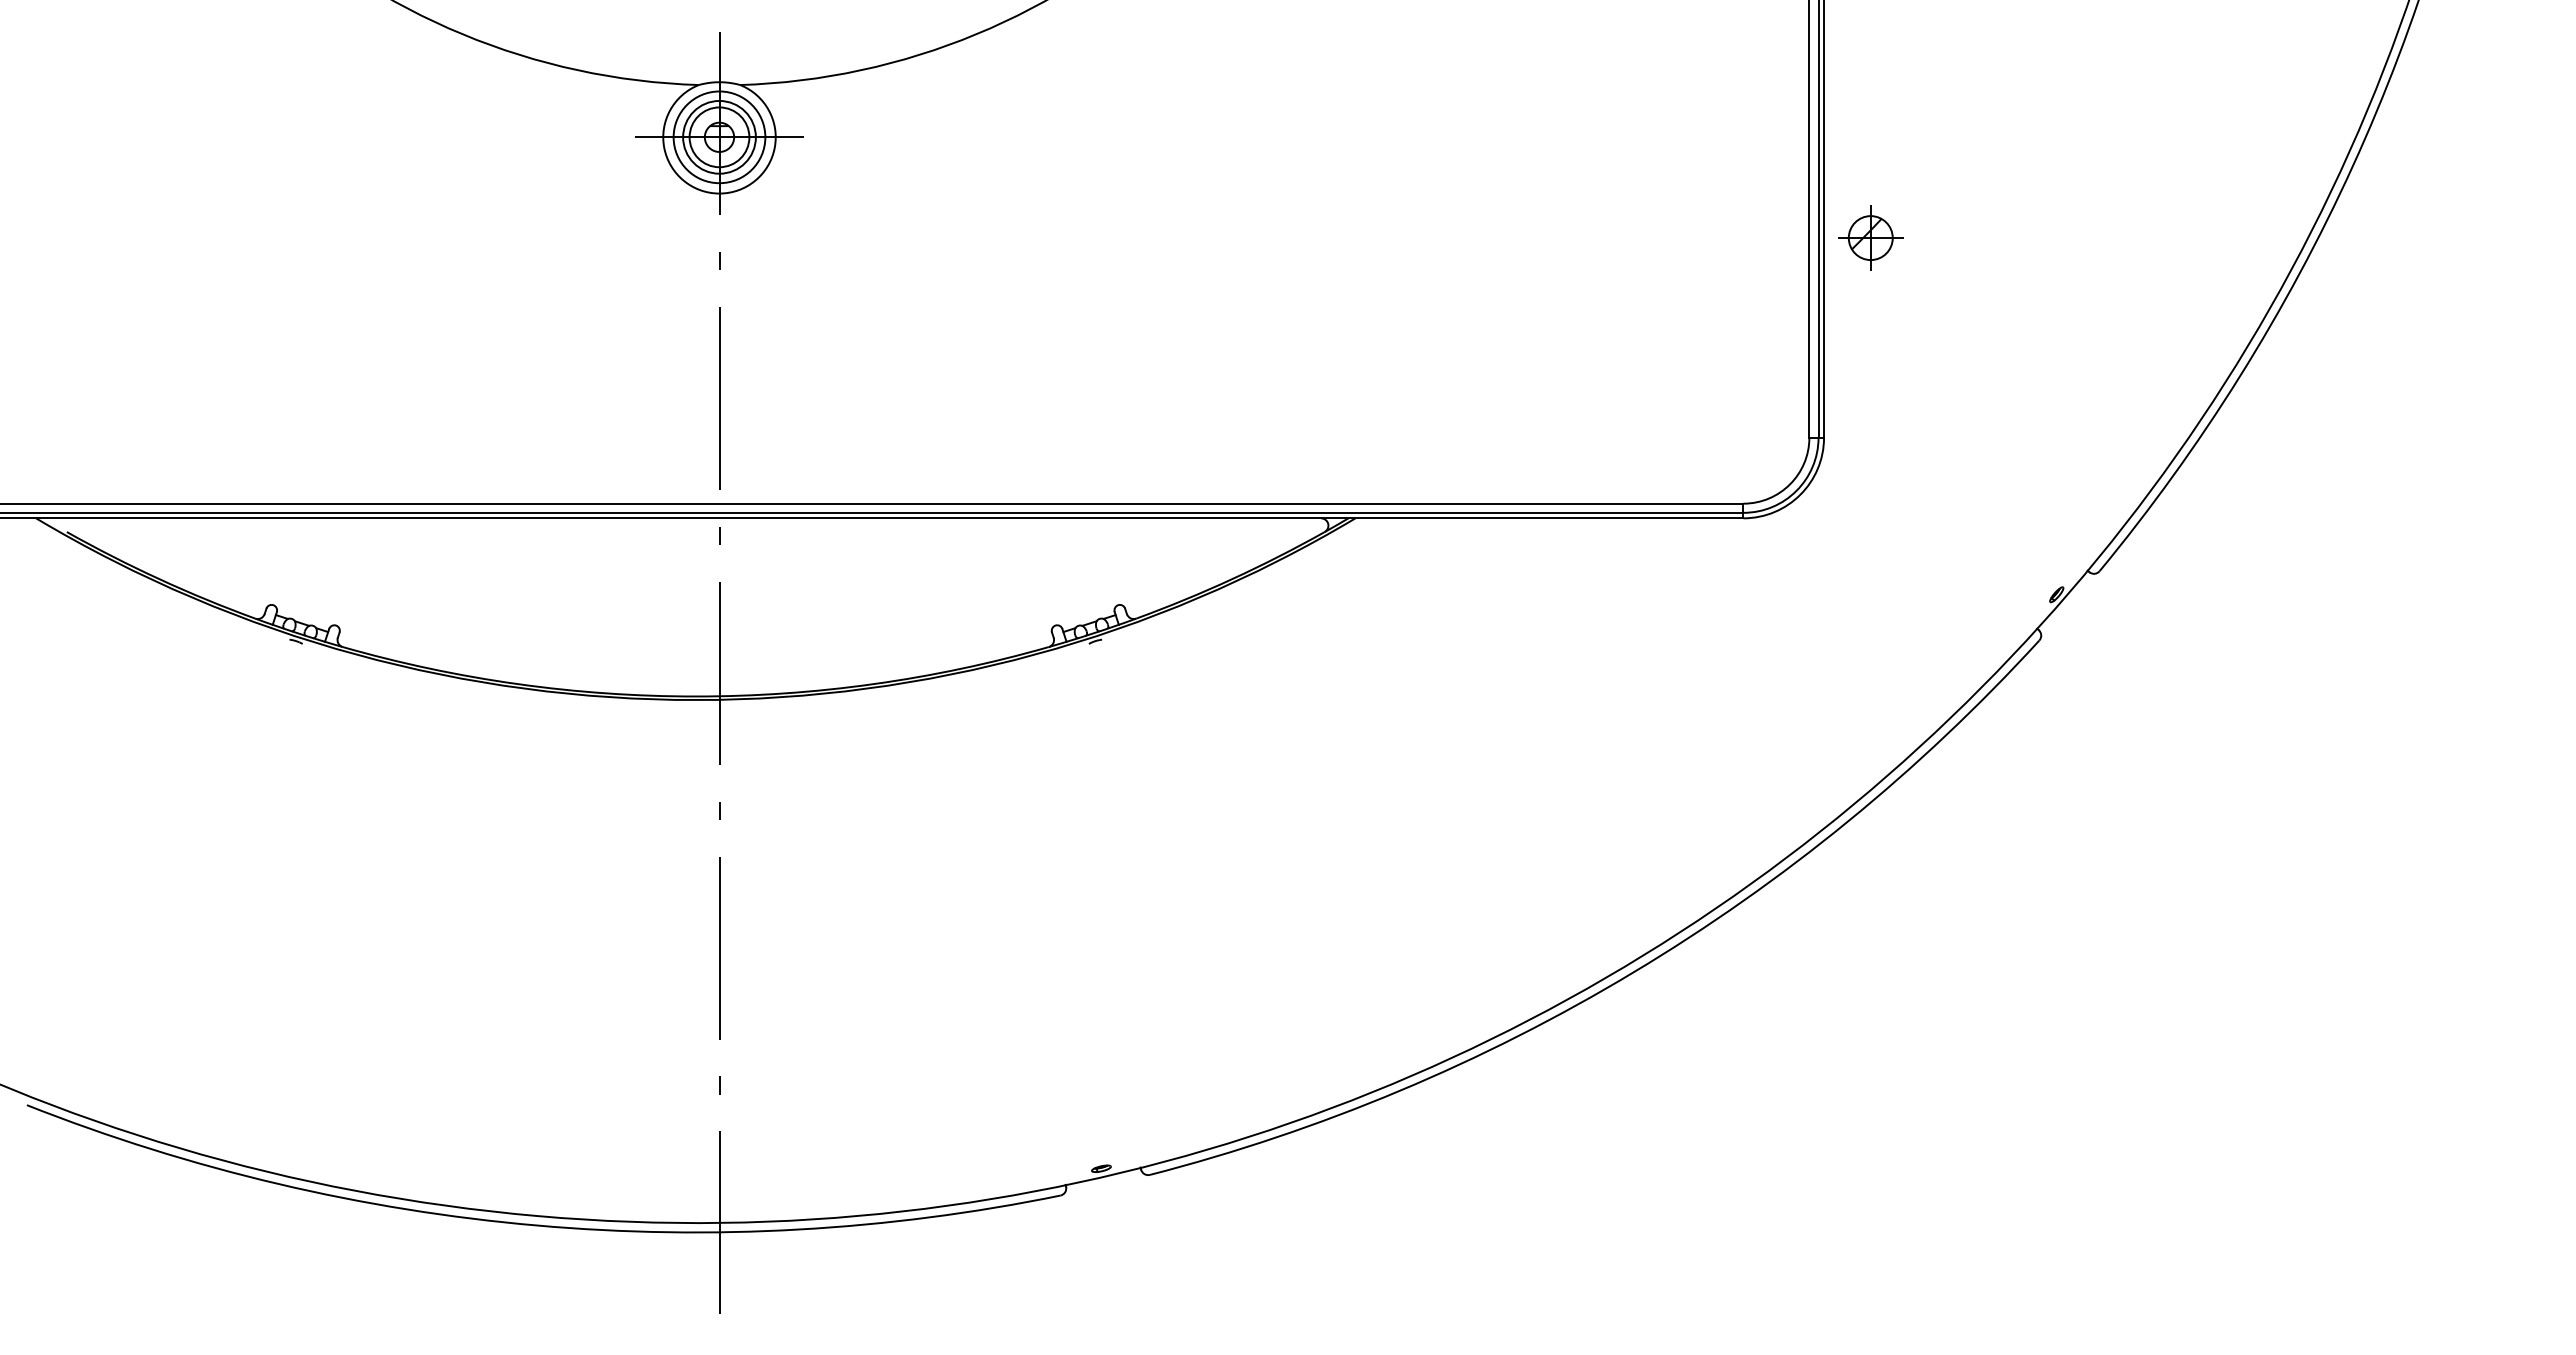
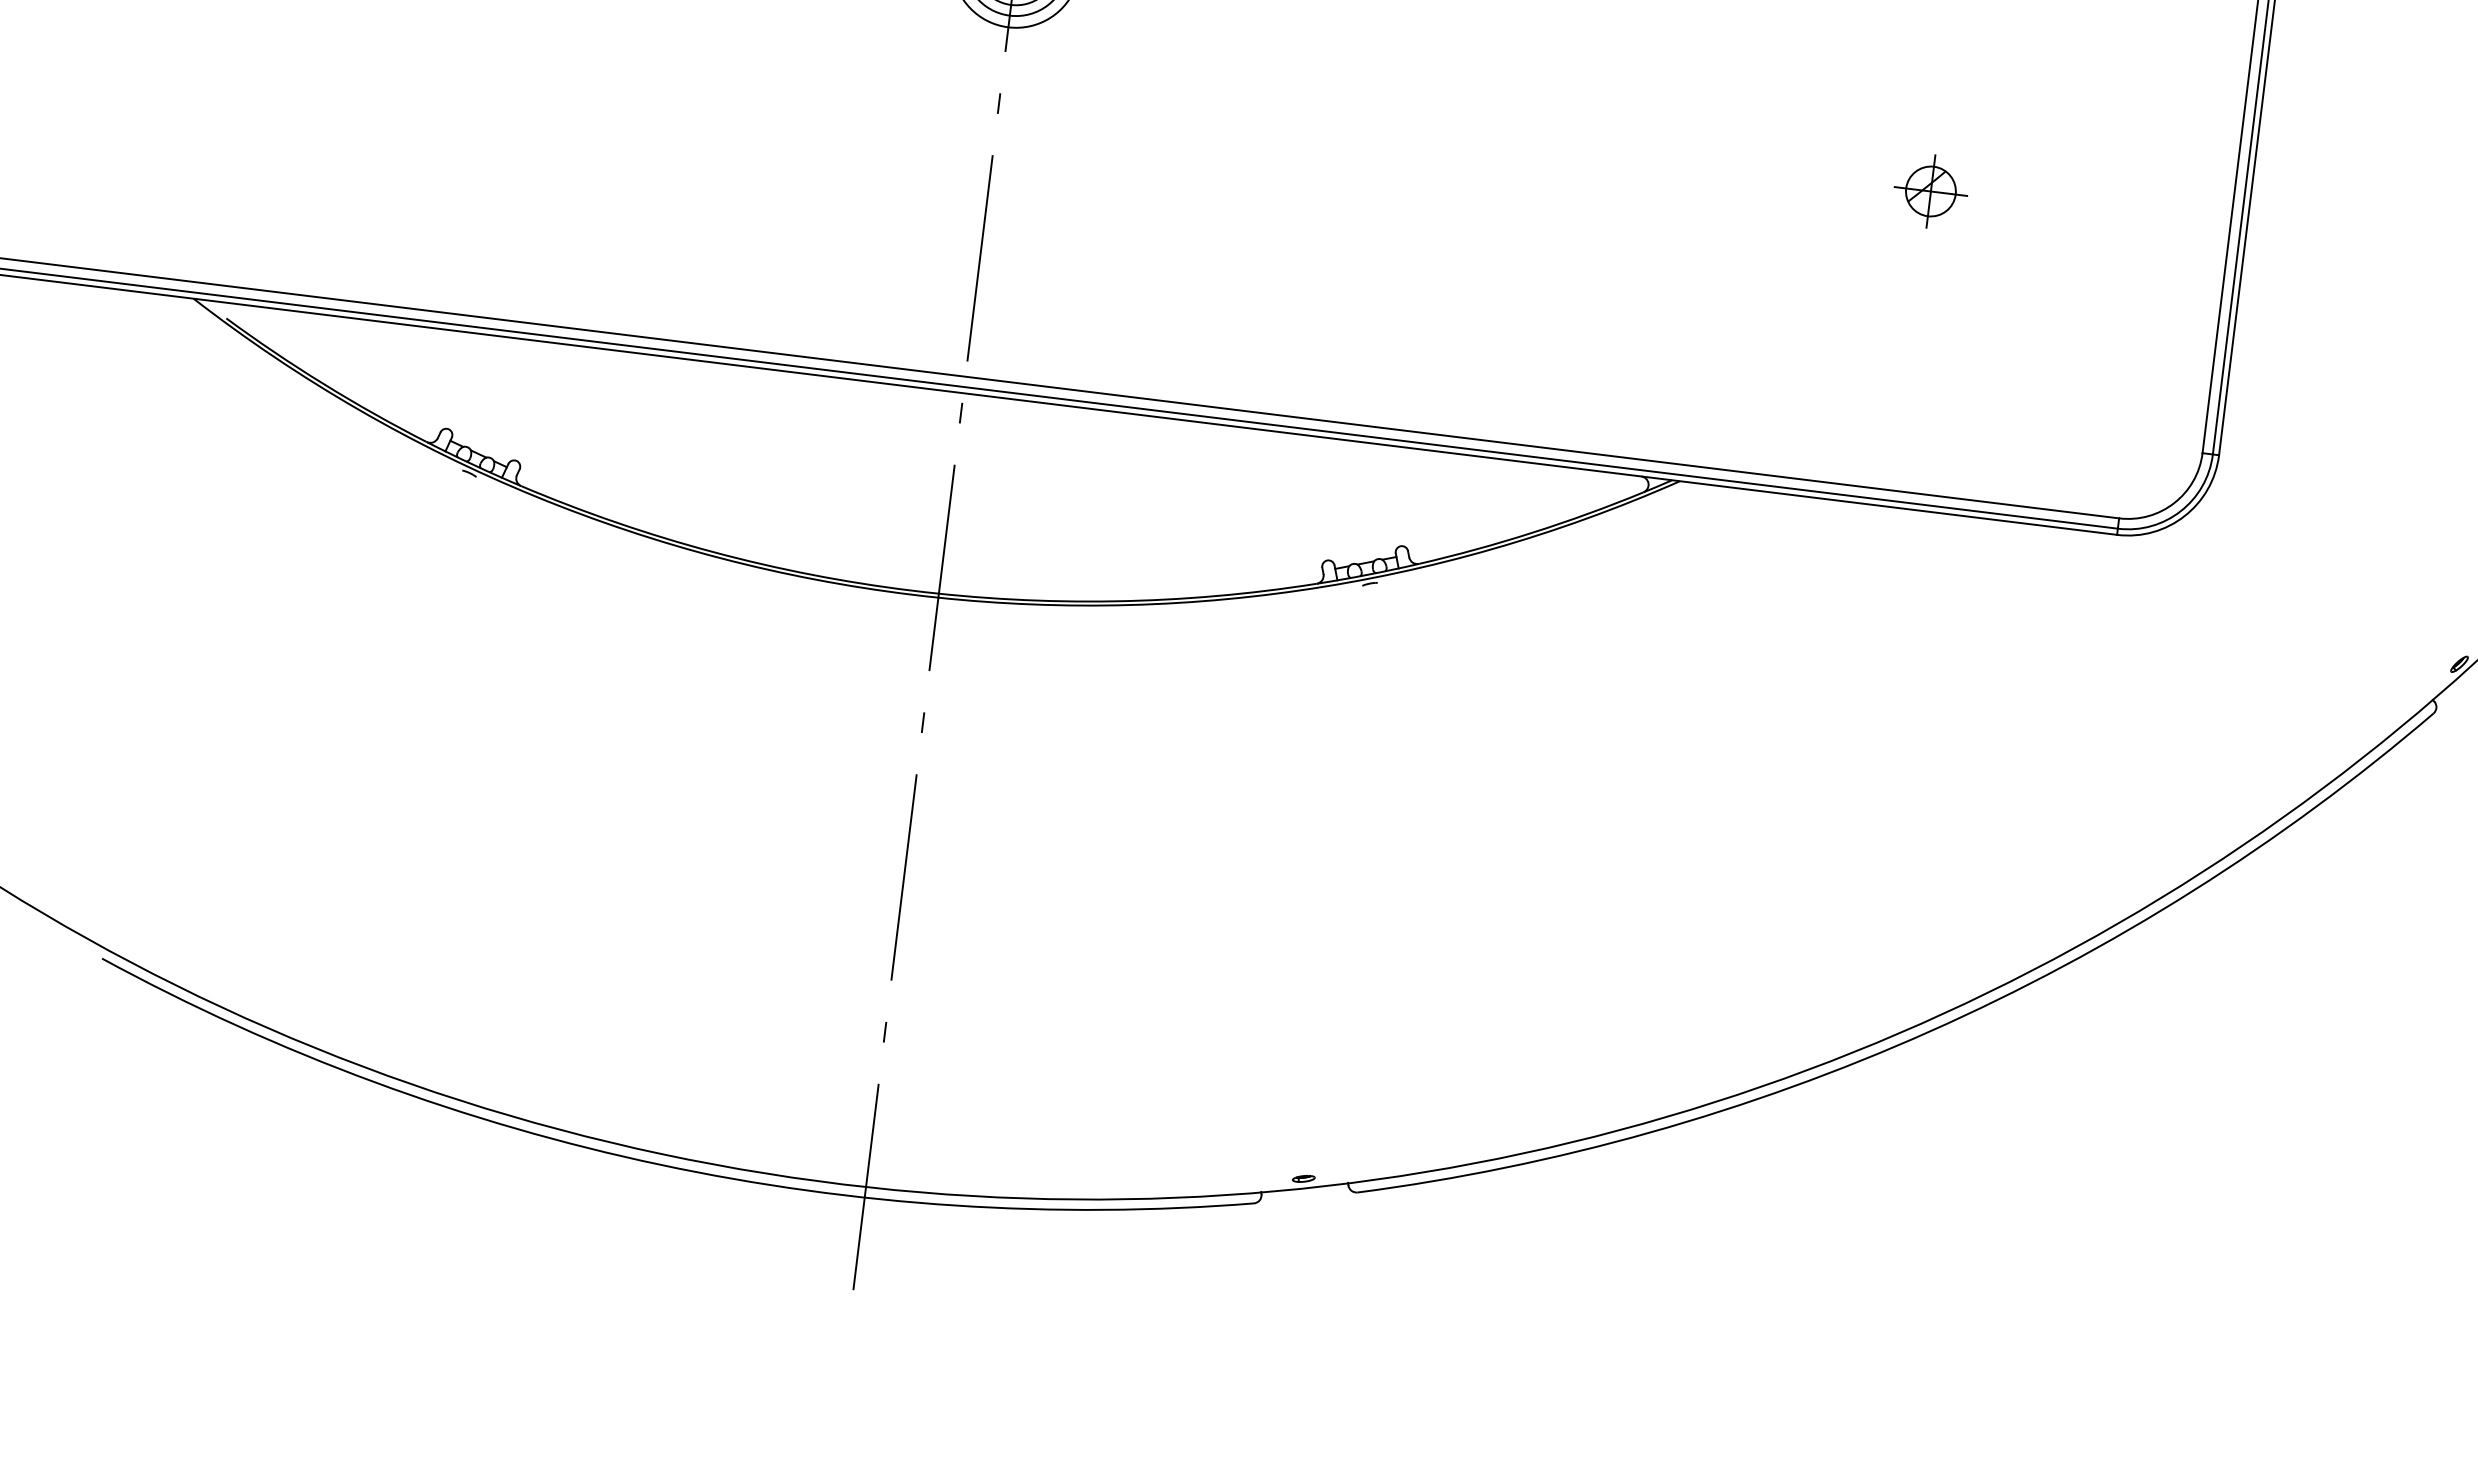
part: (1870, 237) -> (1930, 190), moved

